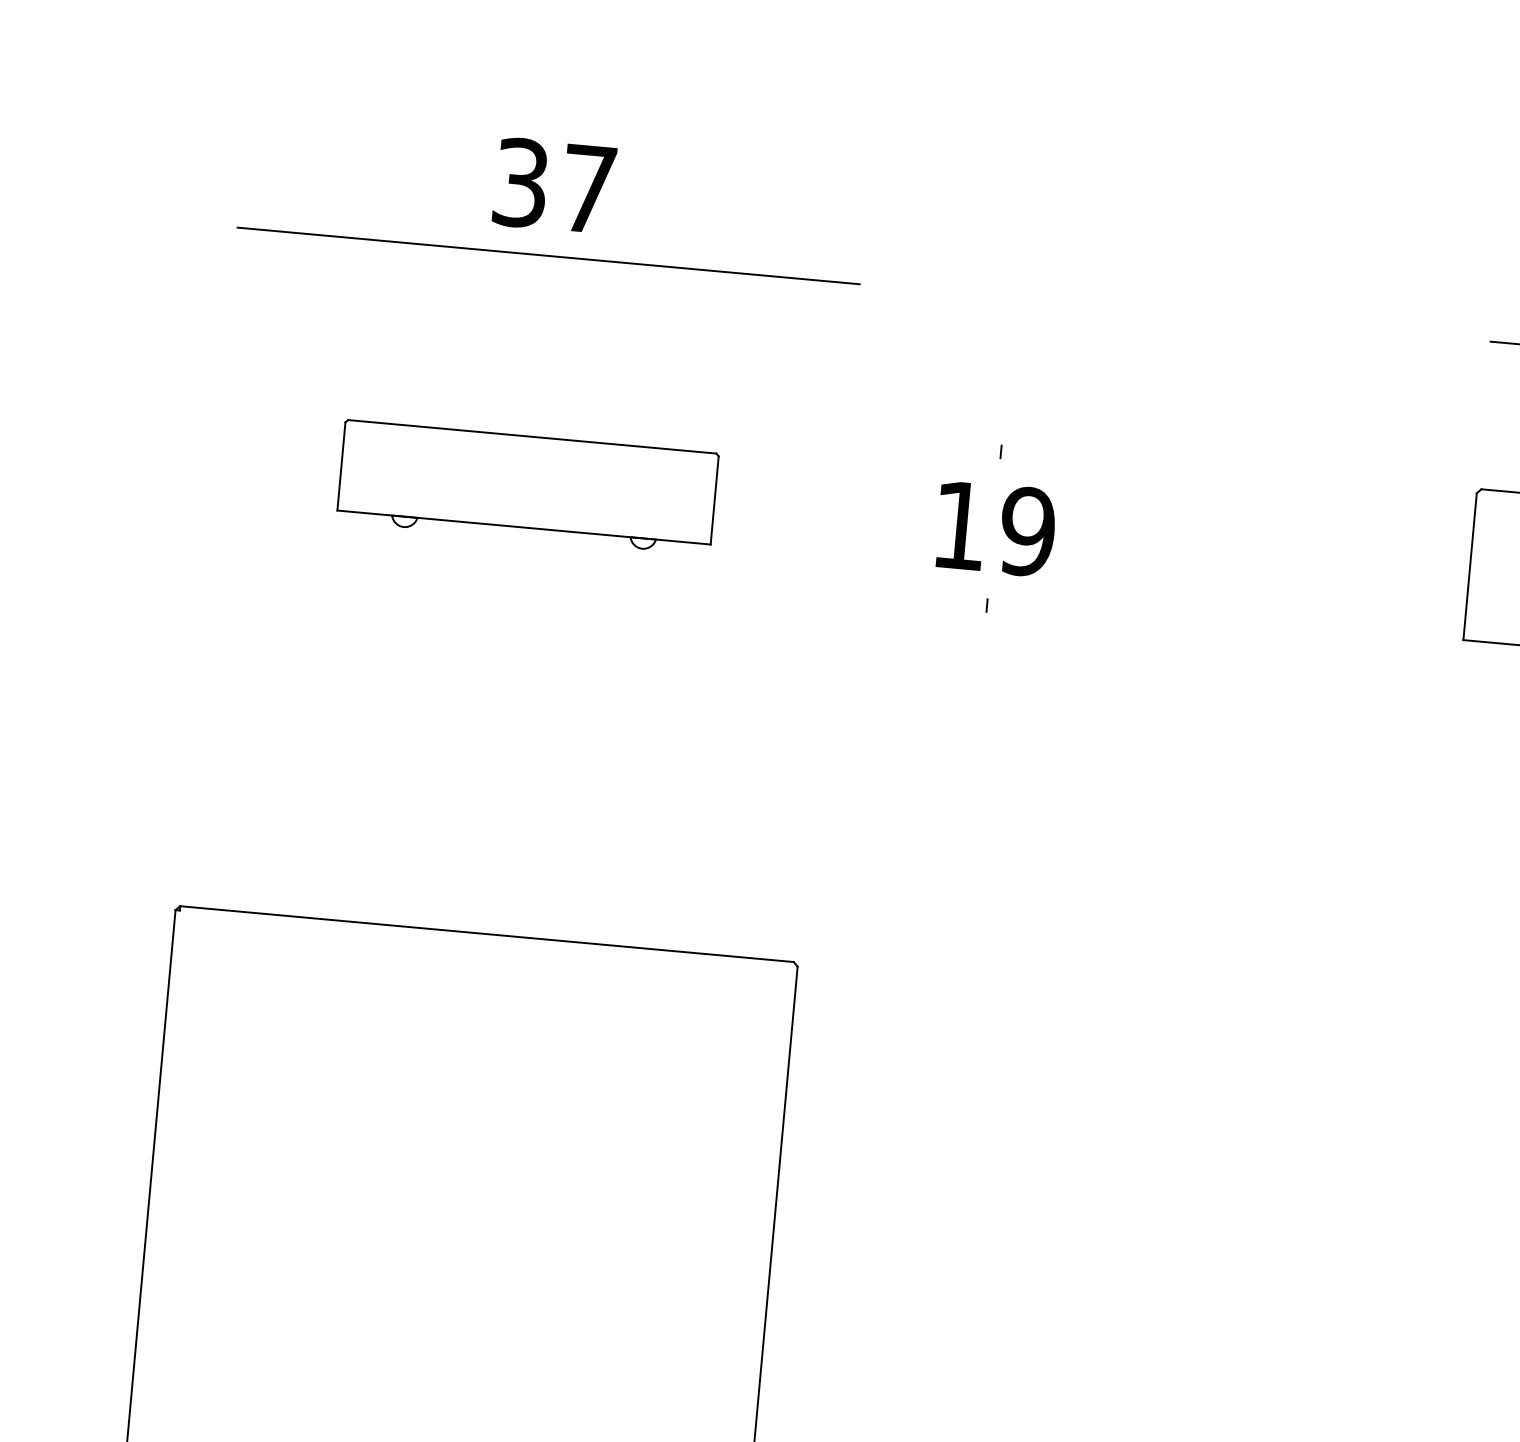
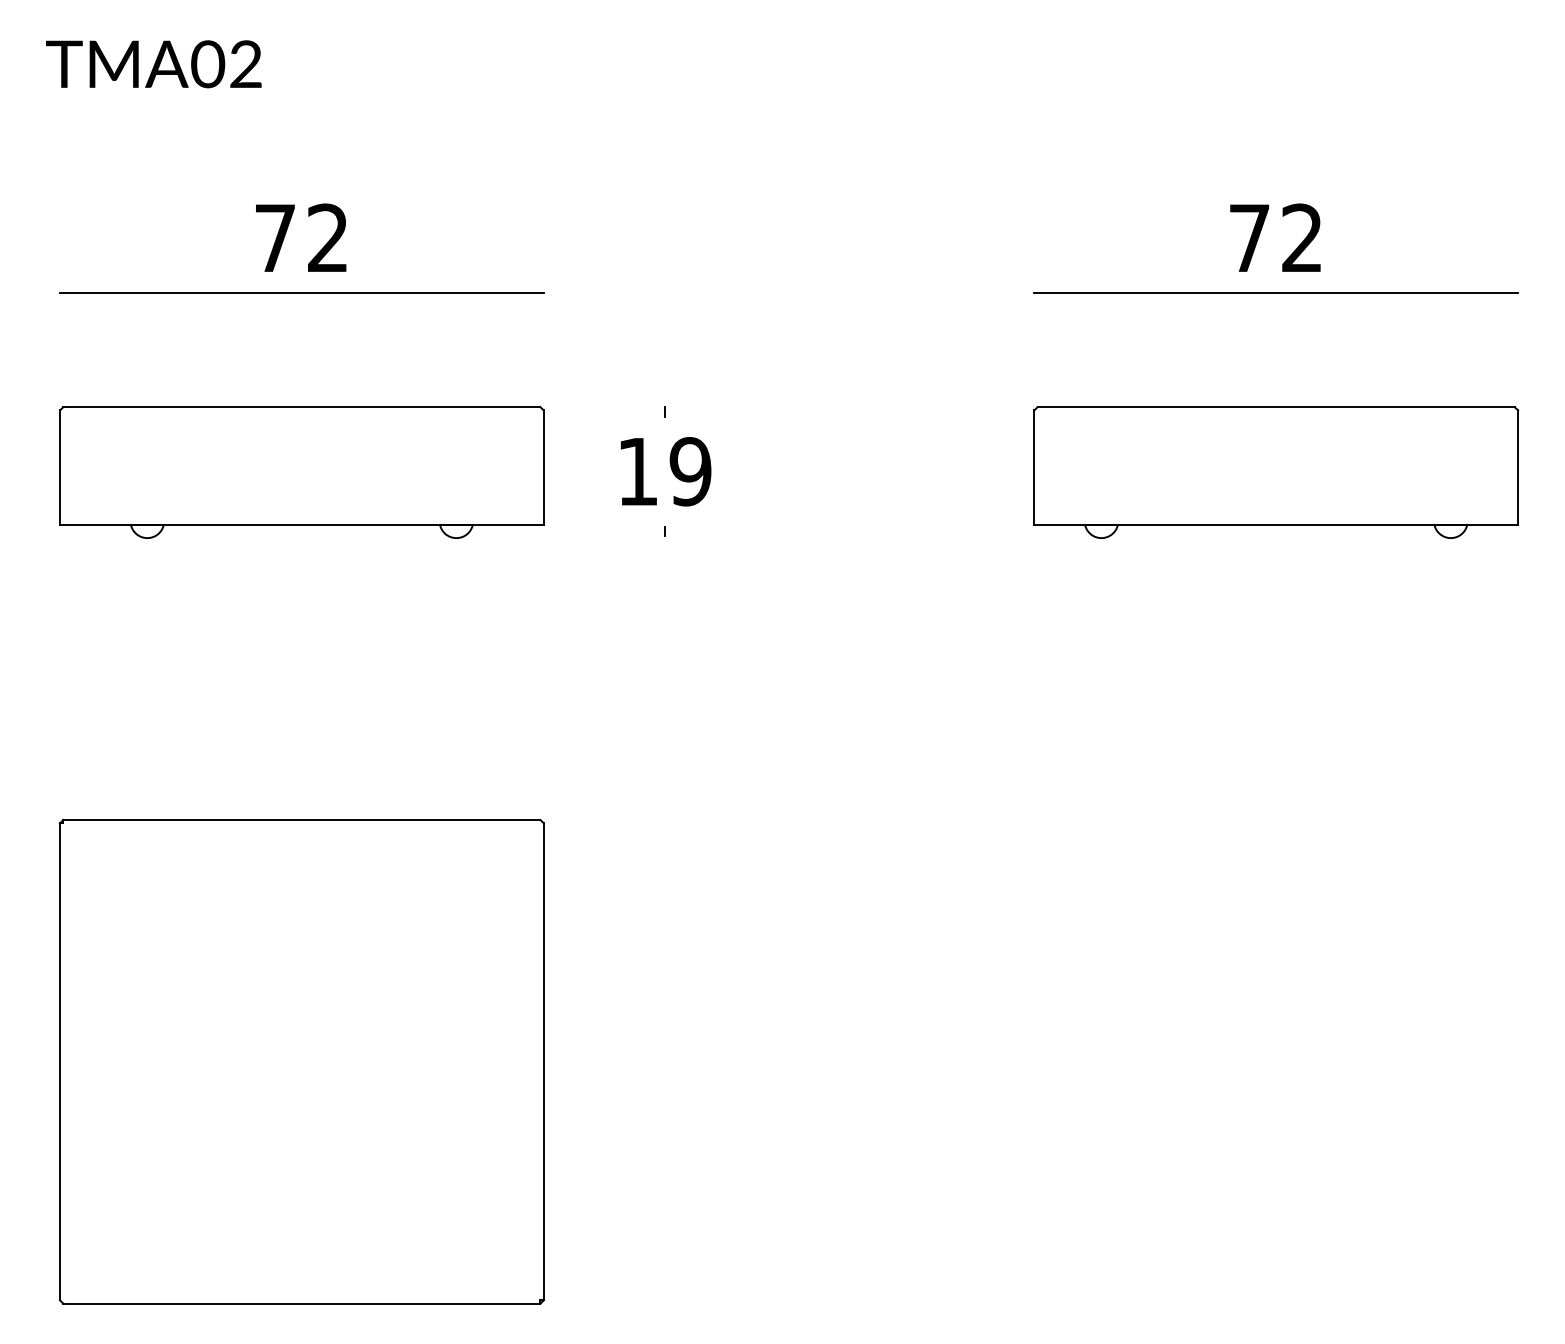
text: (554, 186) -> (301, 238), 37 -> 72
part: (527, 487) -> (301, 472), size x1.67

